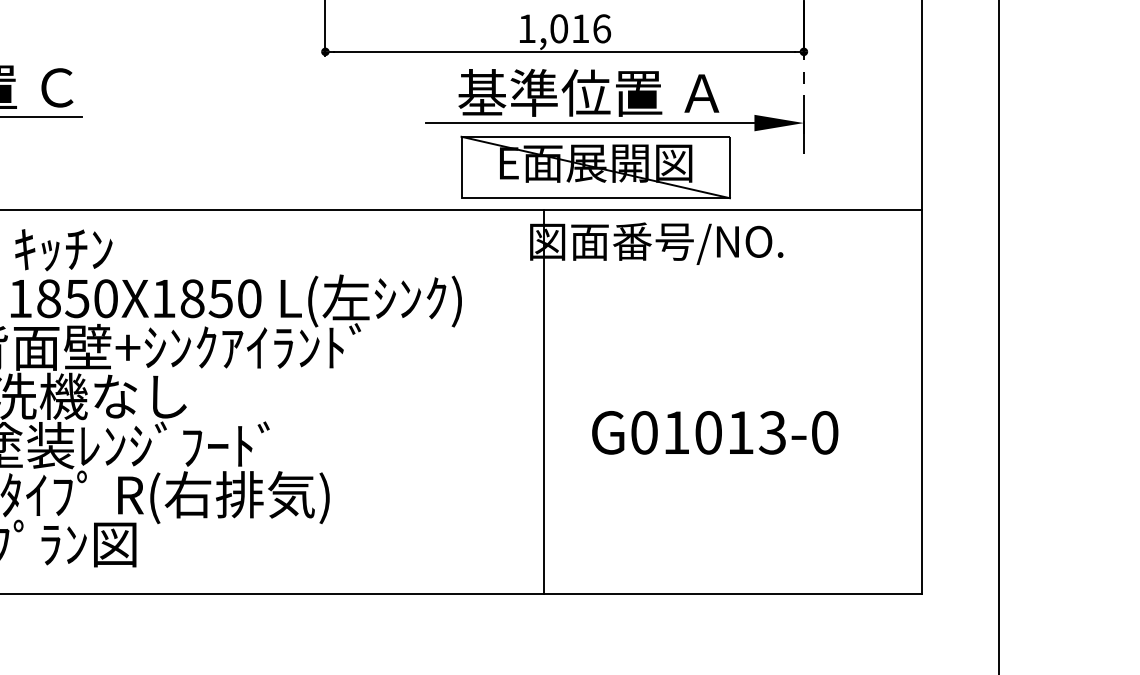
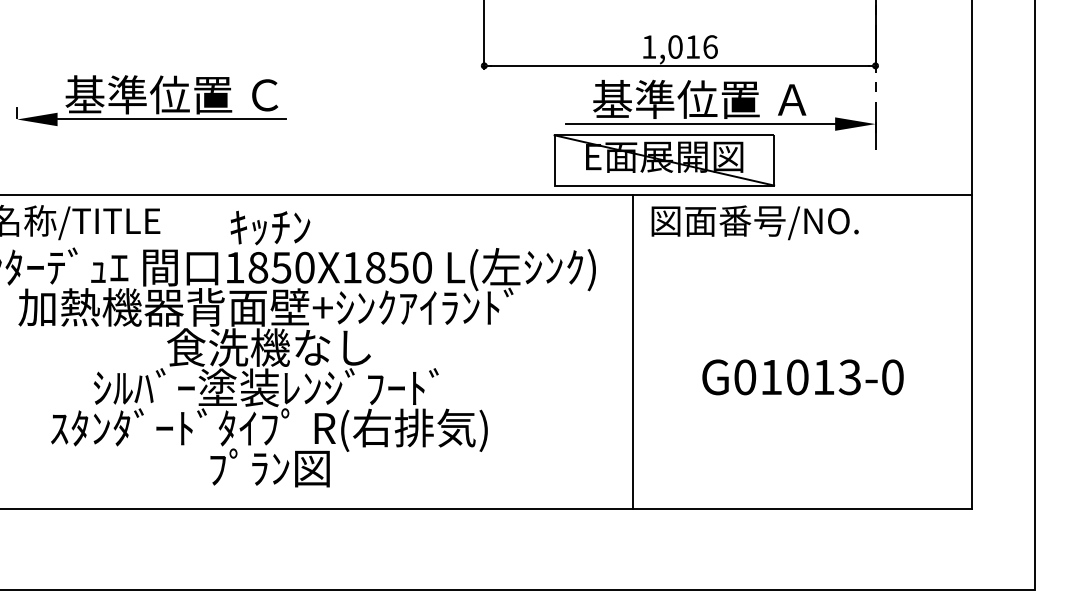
part: (595, 167) -> (664, 160), moved
line: (544, 401) -> (633, 351), moved

